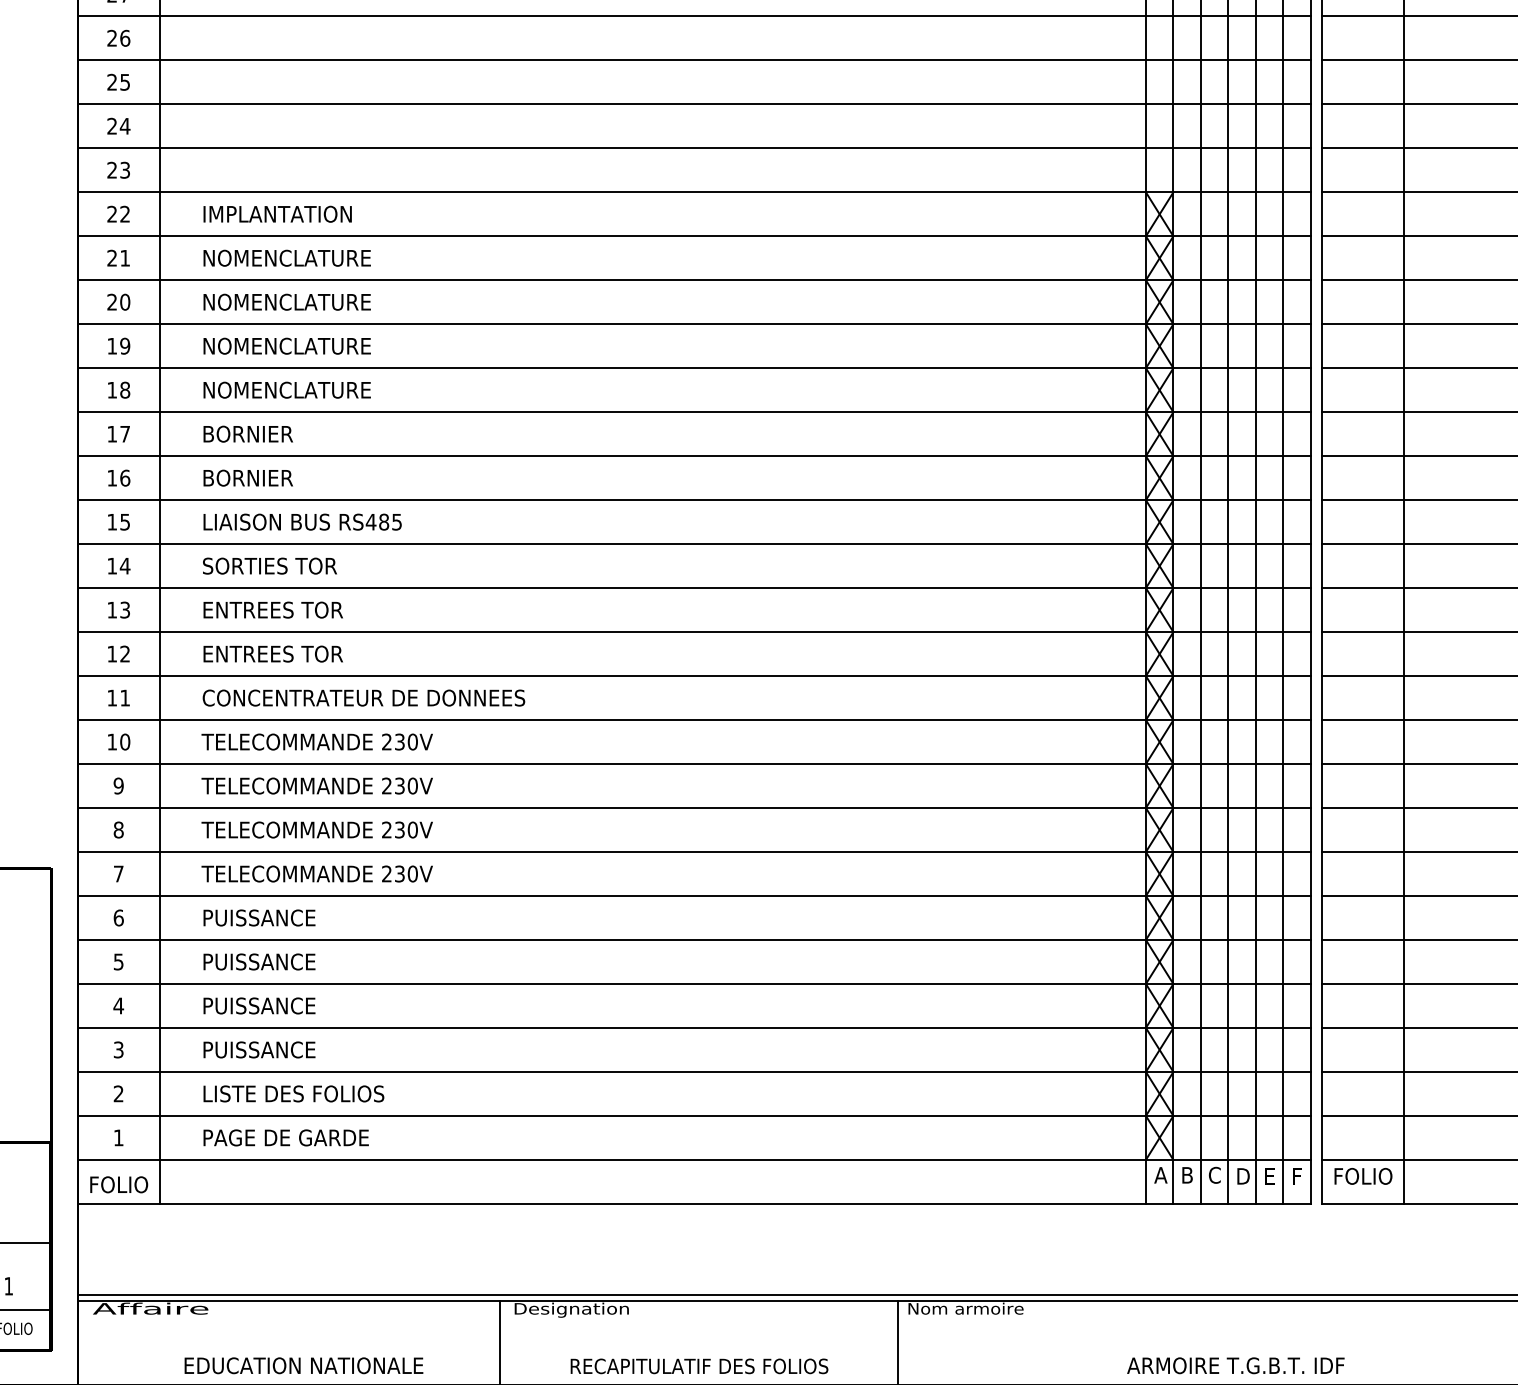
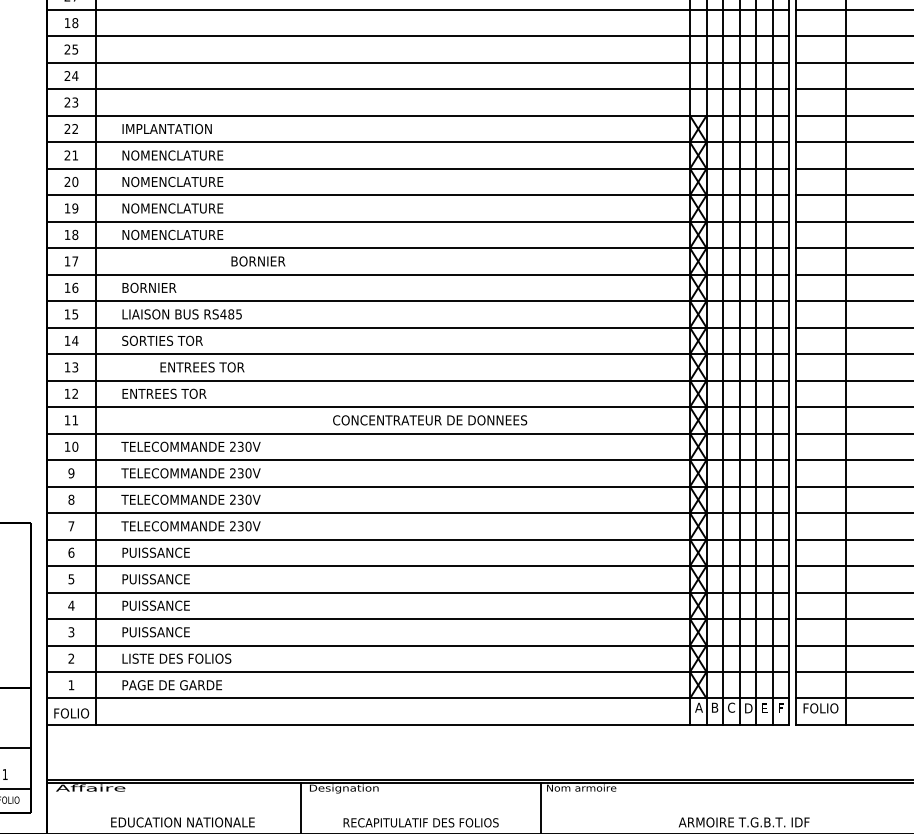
text: (118, 37) -> (71, 22), 26 -> 18
text: (248, 434) -> (258, 261), moved
text: (273, 610) -> (202, 367), moved
text: (364, 698) -> (430, 420), moved

